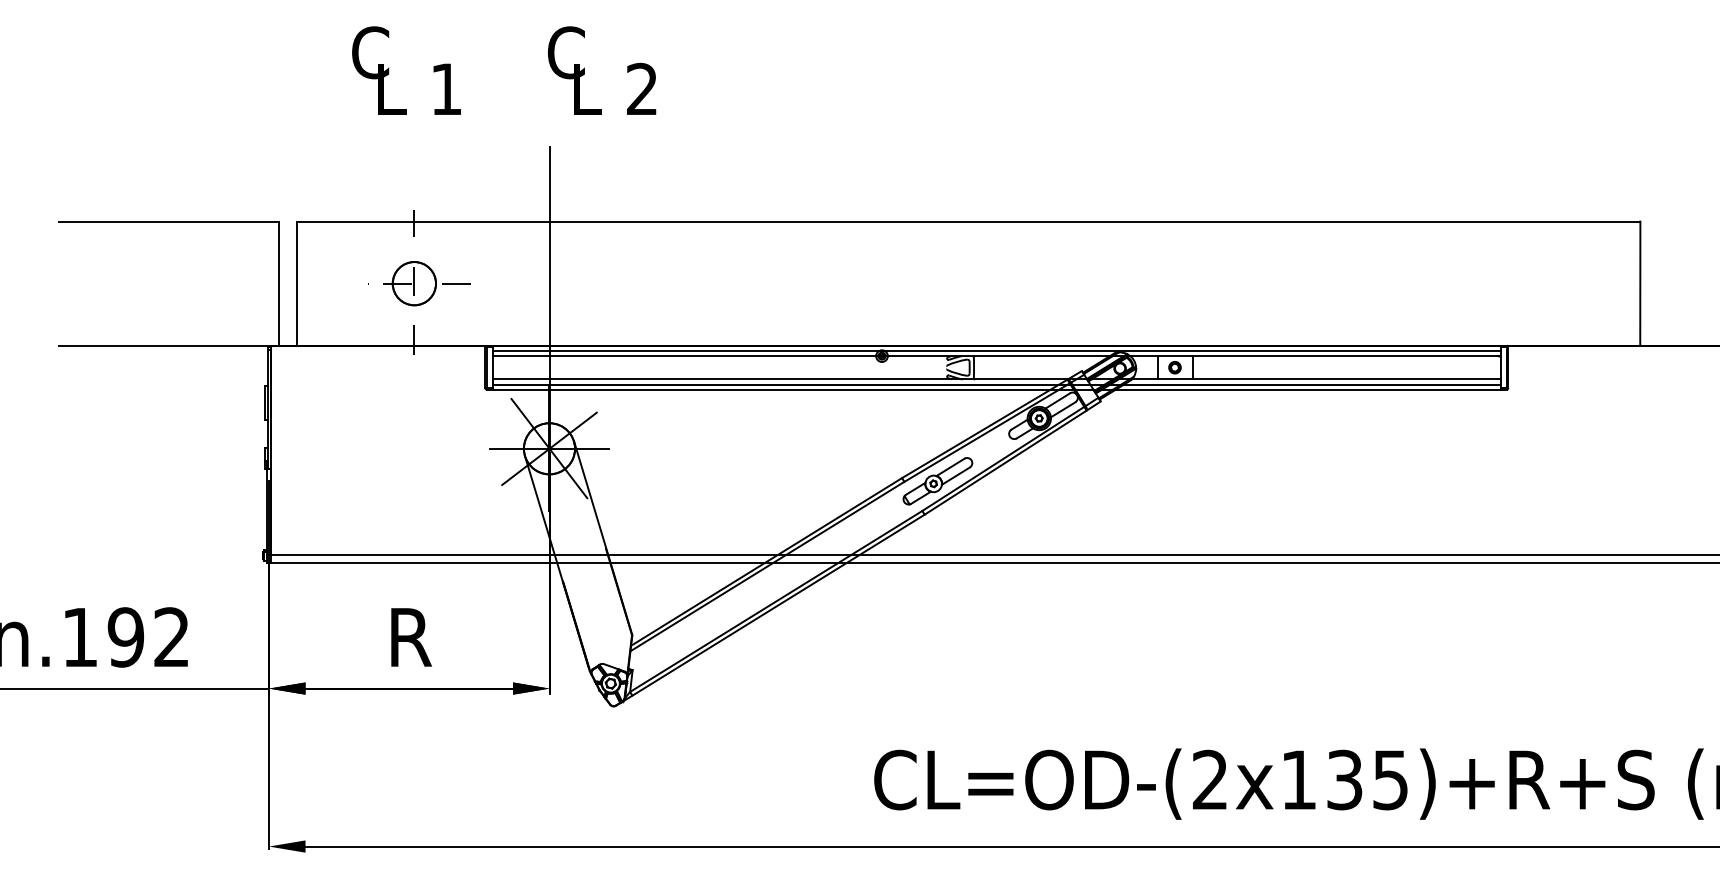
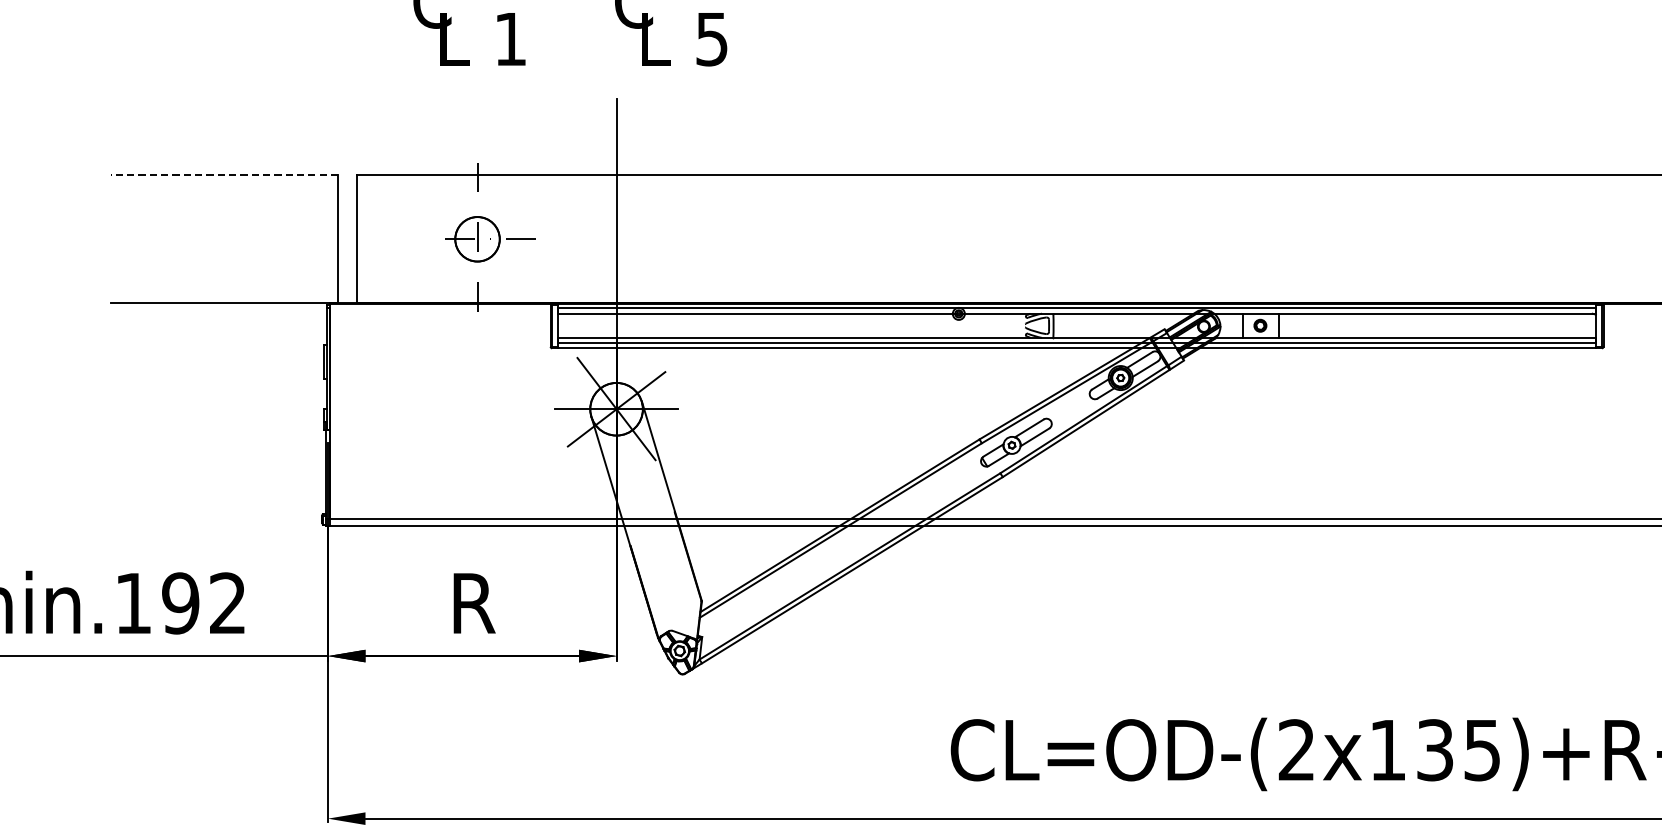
text: (641, 88) -> (711, 38), 2 -> 5
line: (168, 221) -> (224, 175), solid -> dashed

